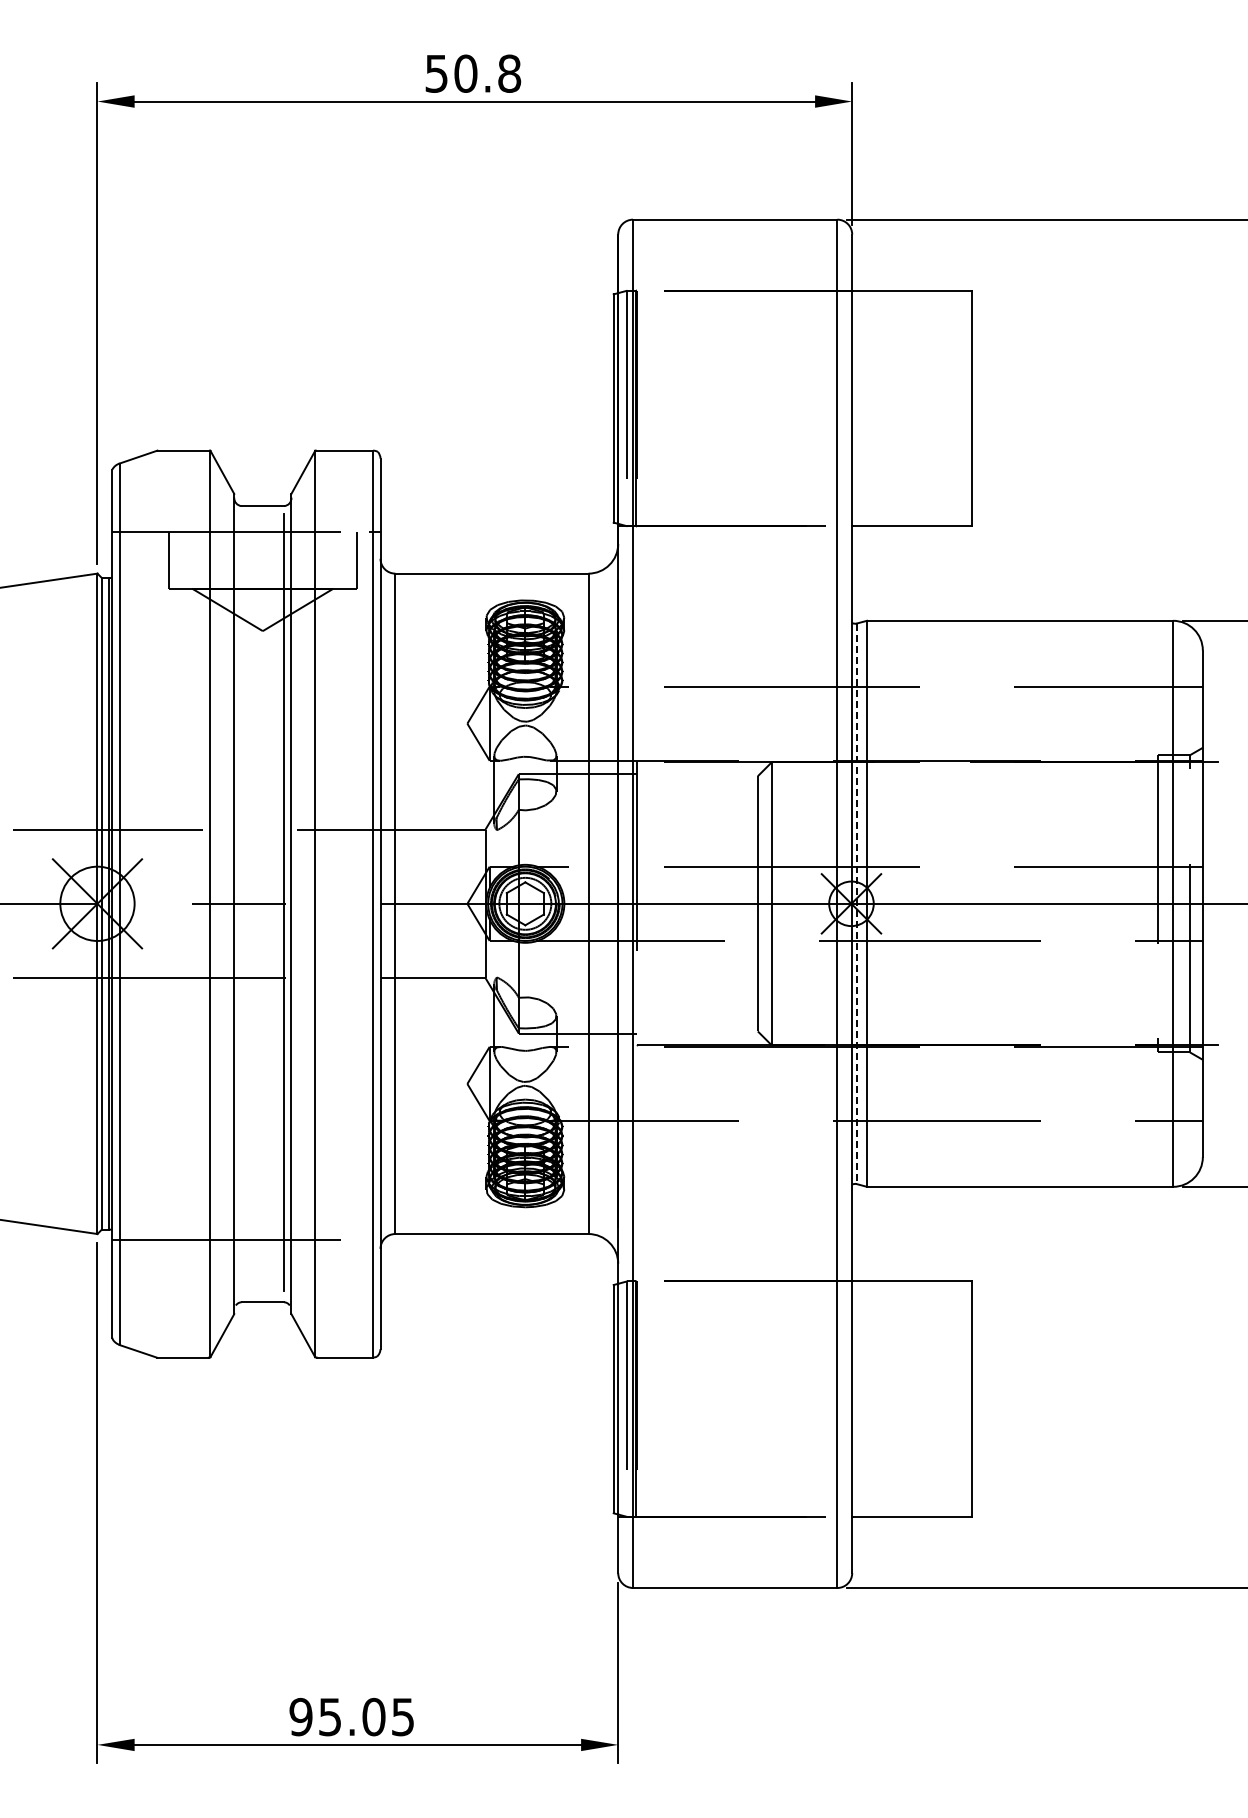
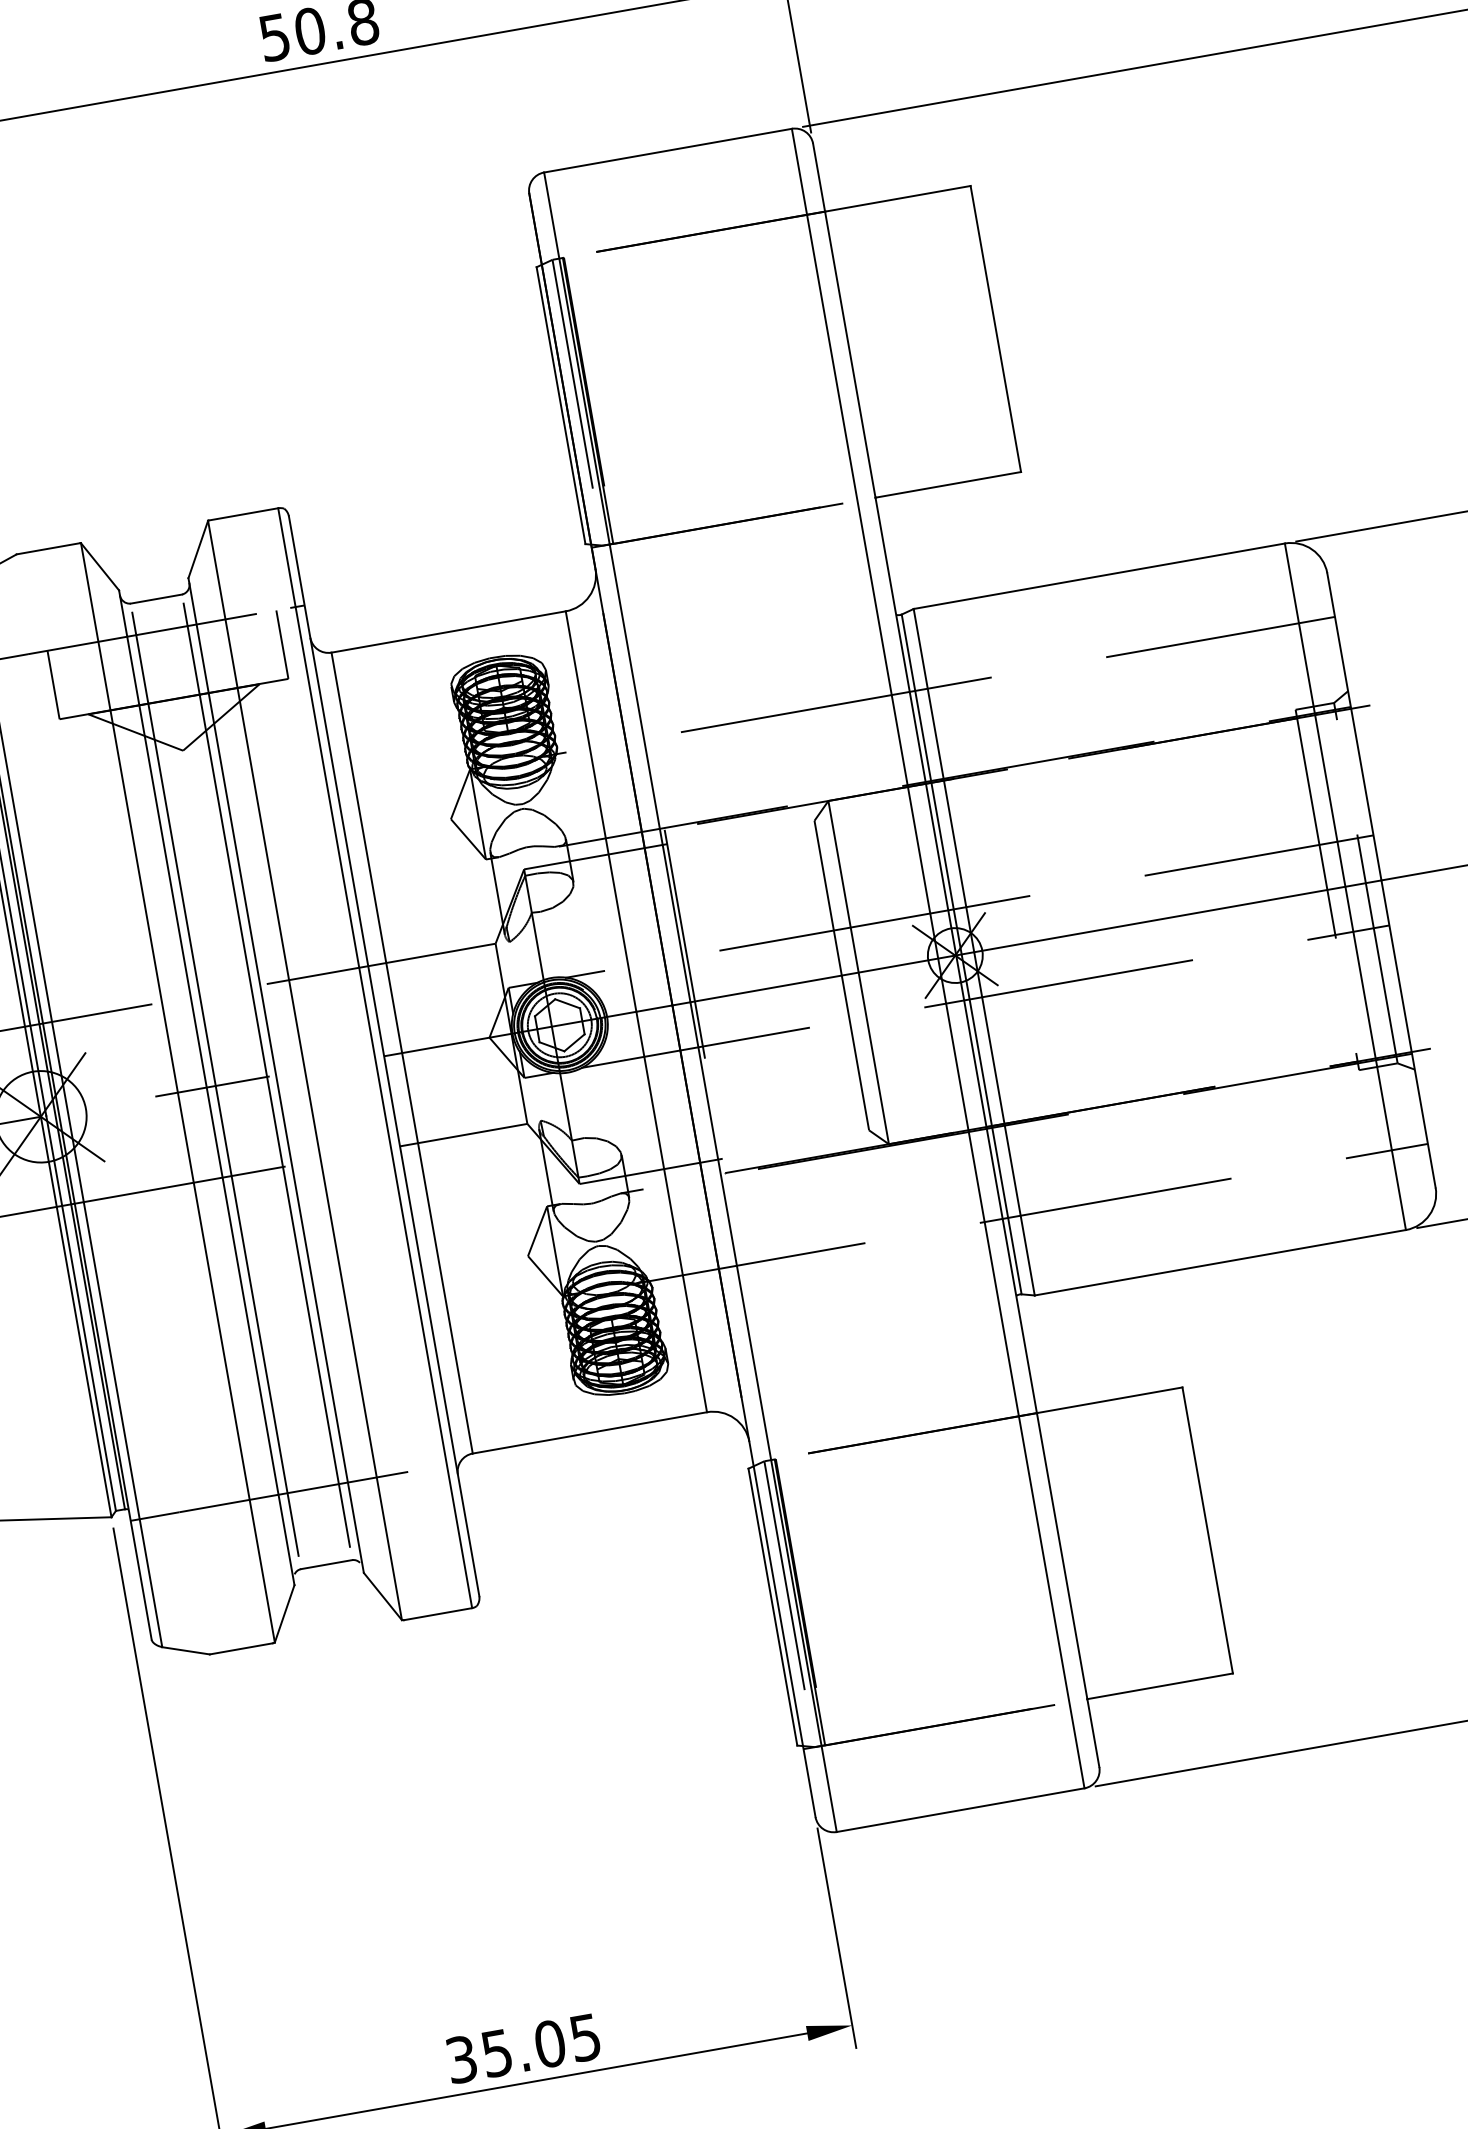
line: (241, 902) -> (215, 1084), added
line: (856, 904) -> (961, 955), dashed -> solid
text: (300, 1717) -> (461, 2060), 95.05 -> 35.05

